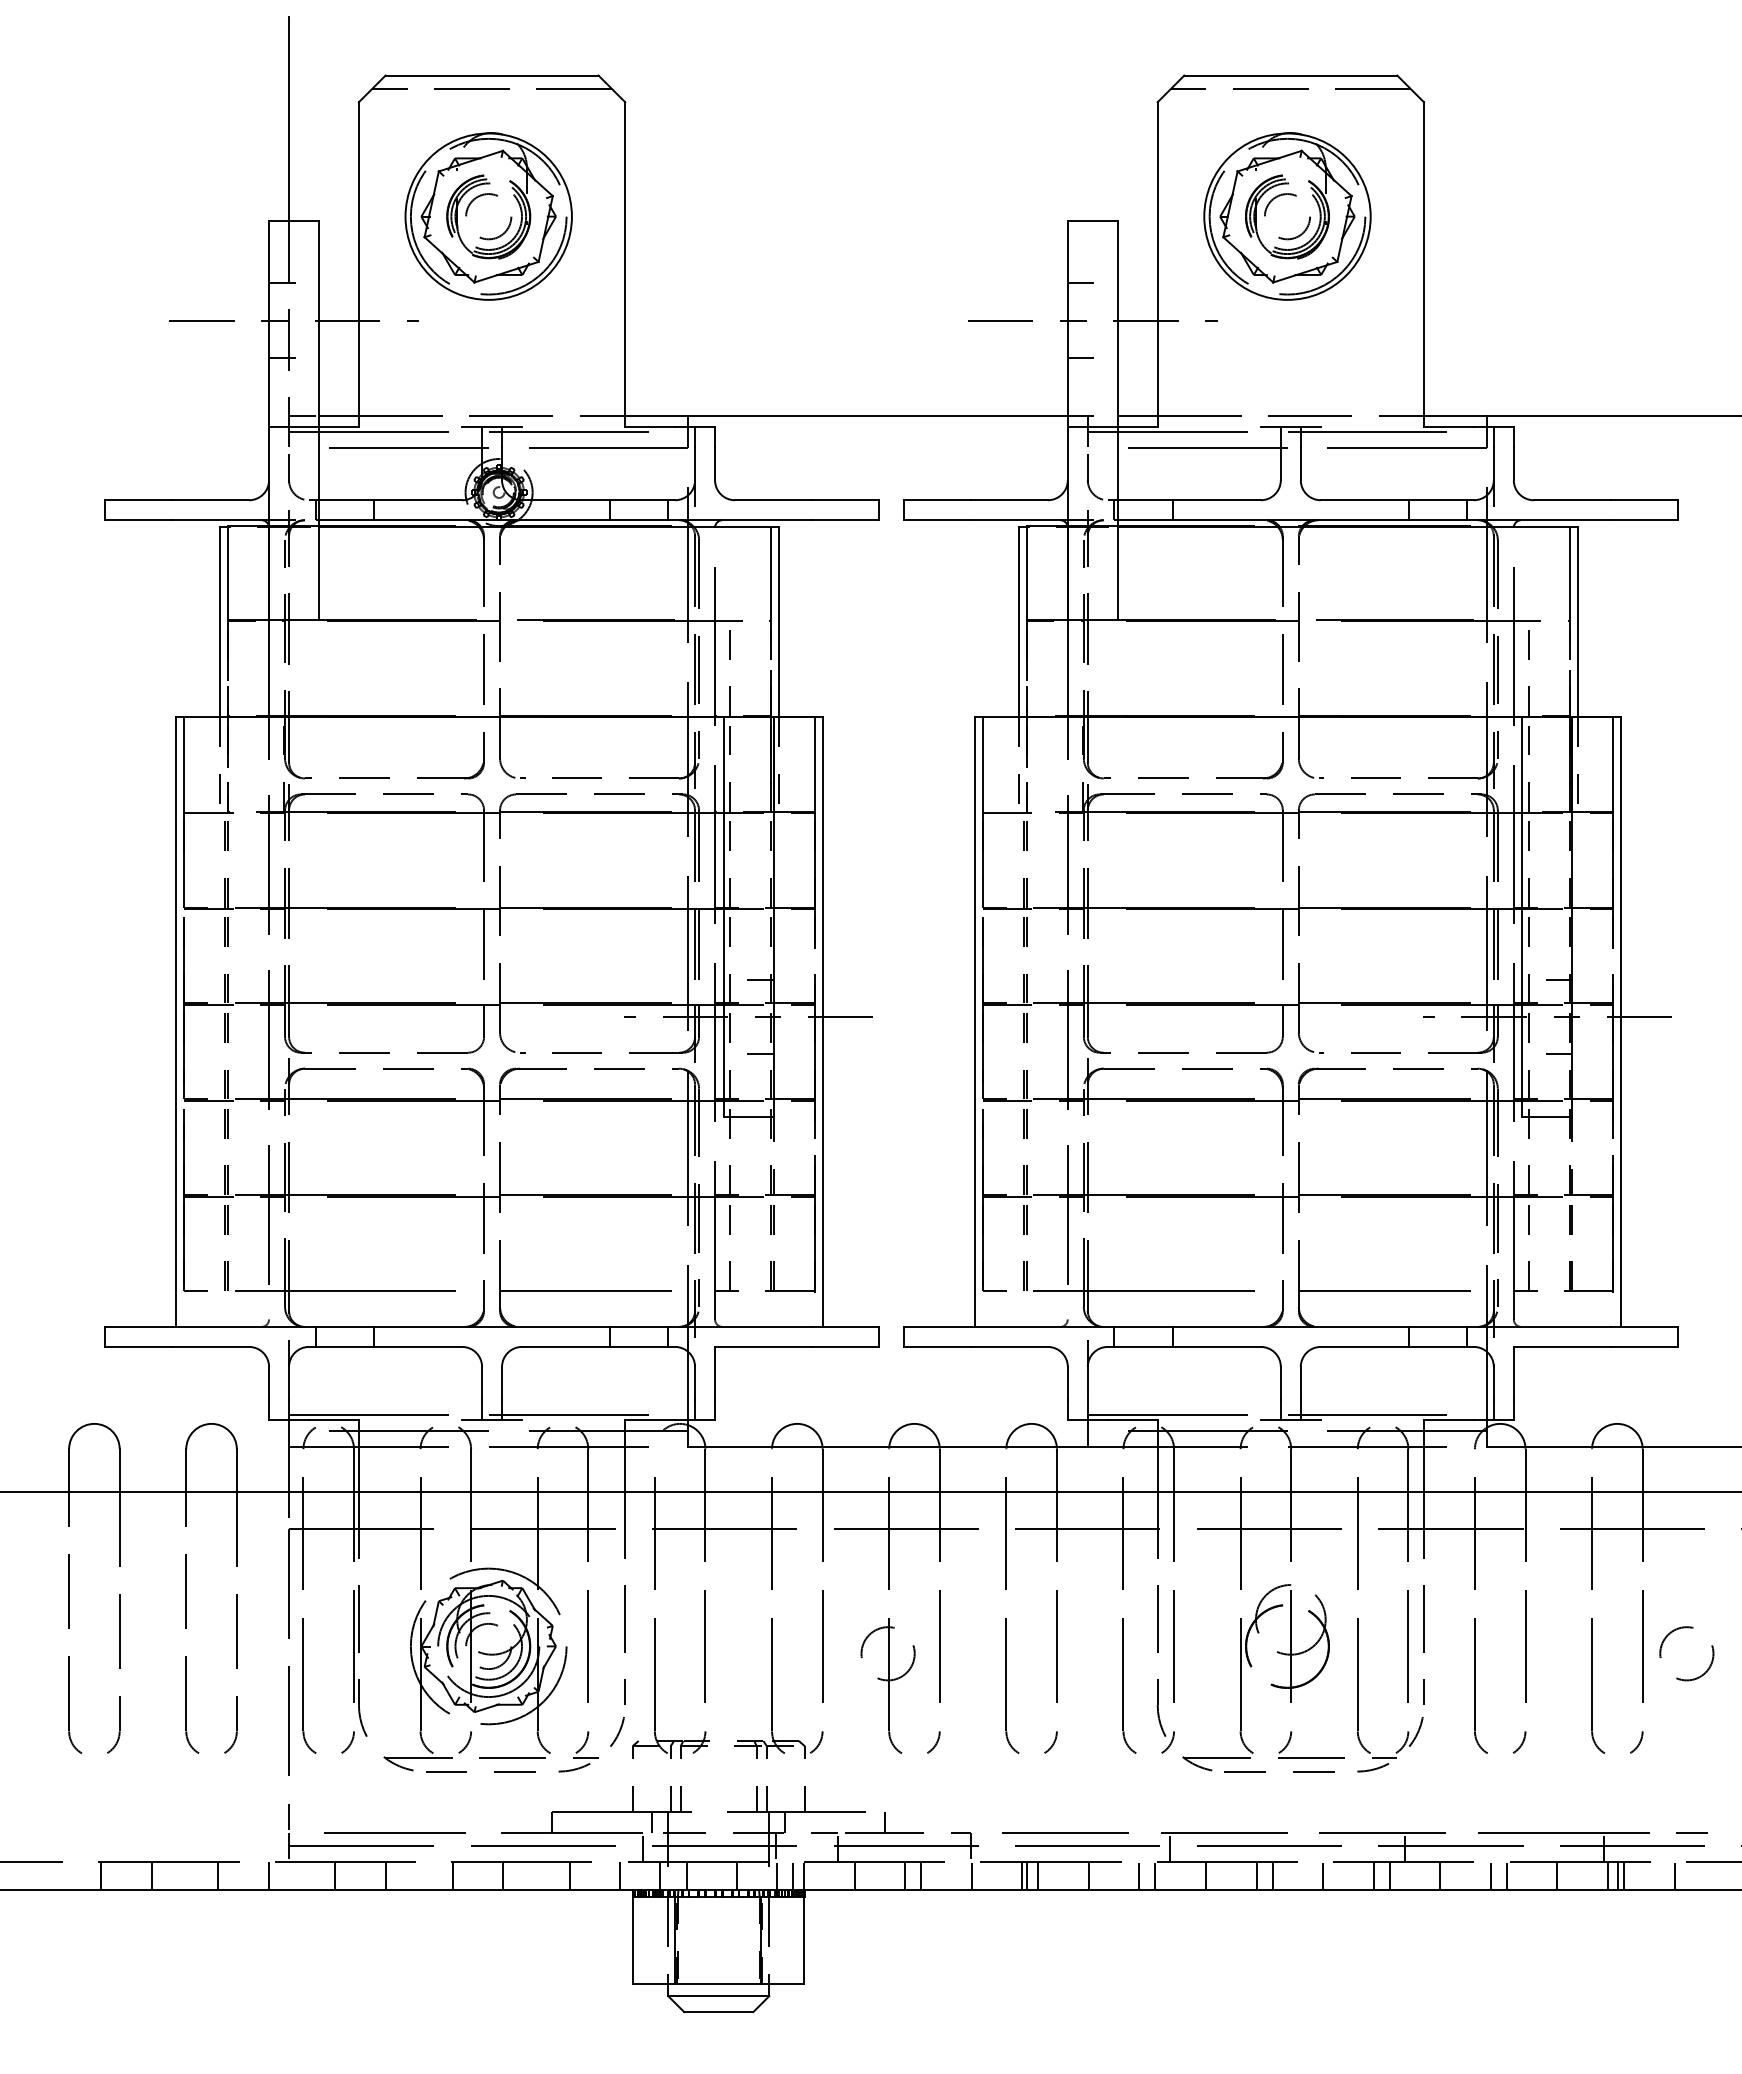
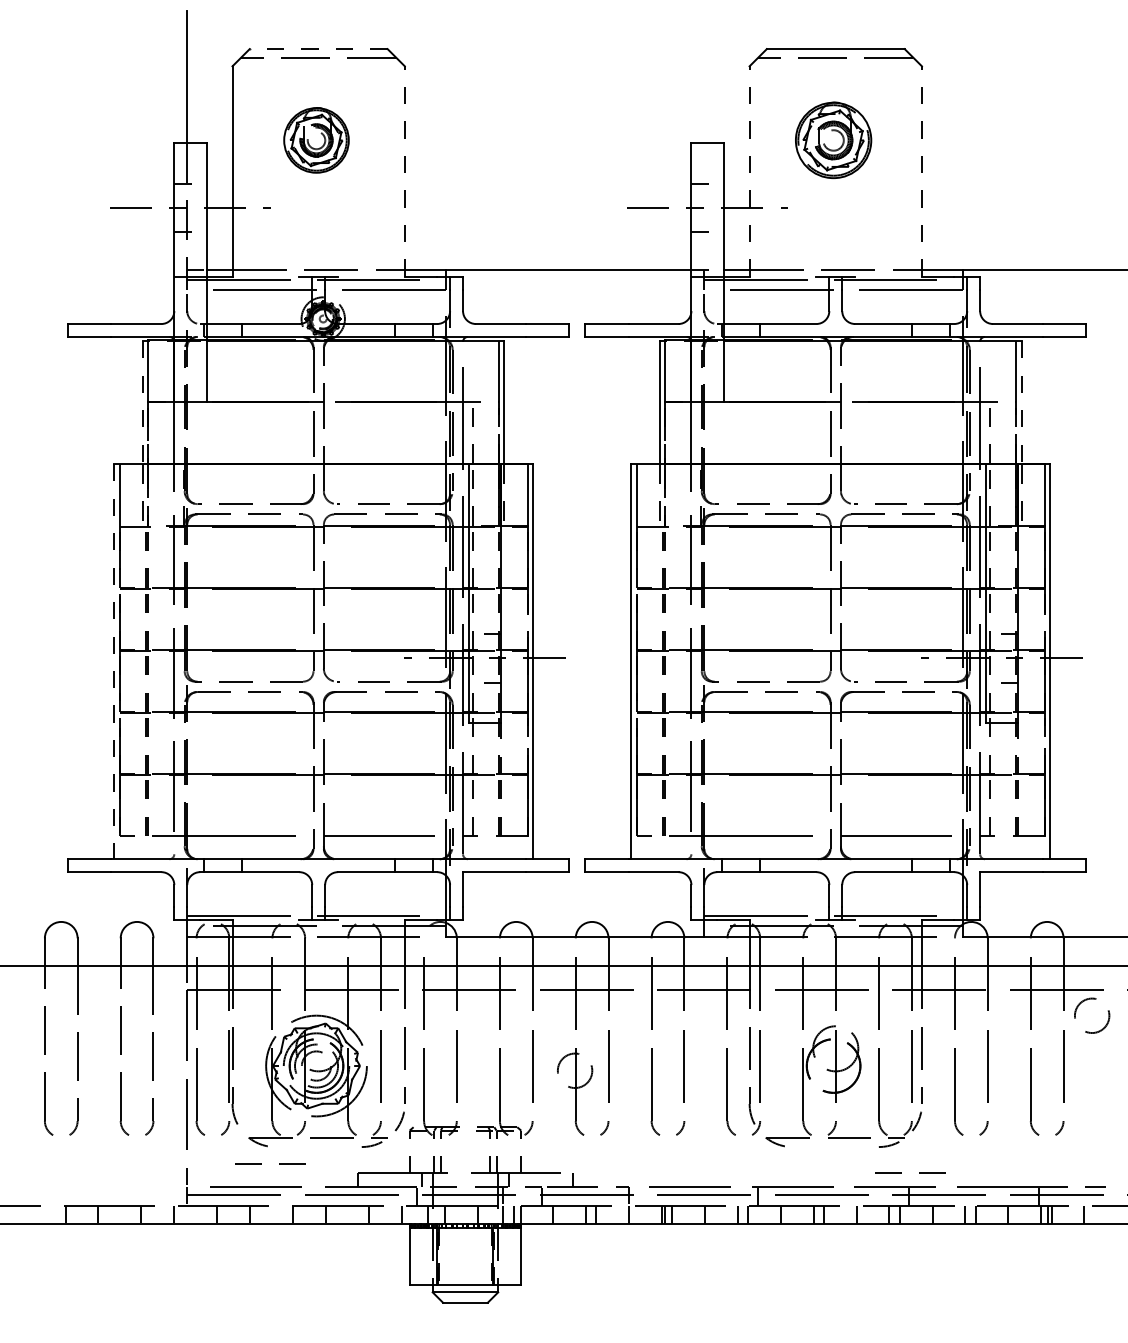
line: (491, 76) -> (318, 49), solid -> dashed
part: (488, 216) -> (316, 140), size x0.6
part: (1287, 216) -> (833, 140), size x0.7
line: (624, 263) -> (404, 170), solid -> dashed
line: (1157, 263) -> (749, 170), solid -> dashed
line: (1423, 263) -> (921, 170), solid -> dashed
line: (219, 623) -> (142, 403), solid -> dashed
line: (1577, 623) -> (1021, 403), solid -> dashed
line: (176, 1021) -> (114, 661), solid -> dashed
circle: (1687, 1653) -> (1092, 1015), moved
line: (467, 1770) -> (261, 1163), moved
line: (1265, 1770) -> (901, 1172), moved

